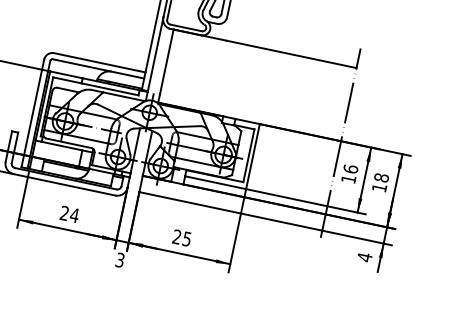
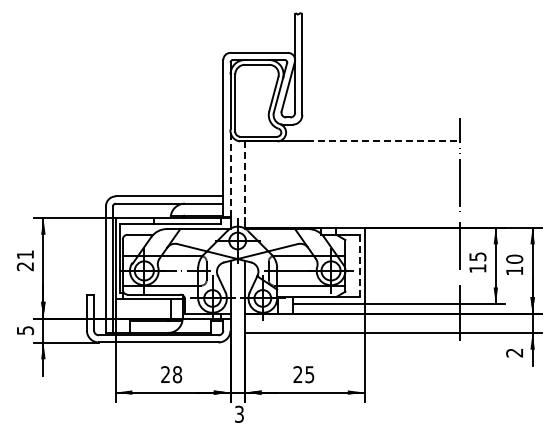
line: (155, 54) -> (230, 173), solid -> dashed
line: (291, 54) -> (383, 141), solid -> dashed
line: (166, 62) -> (244, 180), solid -> dashed
line: (248, 156) -> (359, 266), solid -> dashed
text: (350, 168) -> (477, 256), 16 -> 15
text: (381, 177) -> (514, 258), 18 -> 10
text: (74, 215) -> (177, 374), 24 -> 28
text: (364, 256) -> (514, 352), 4 -> 2

